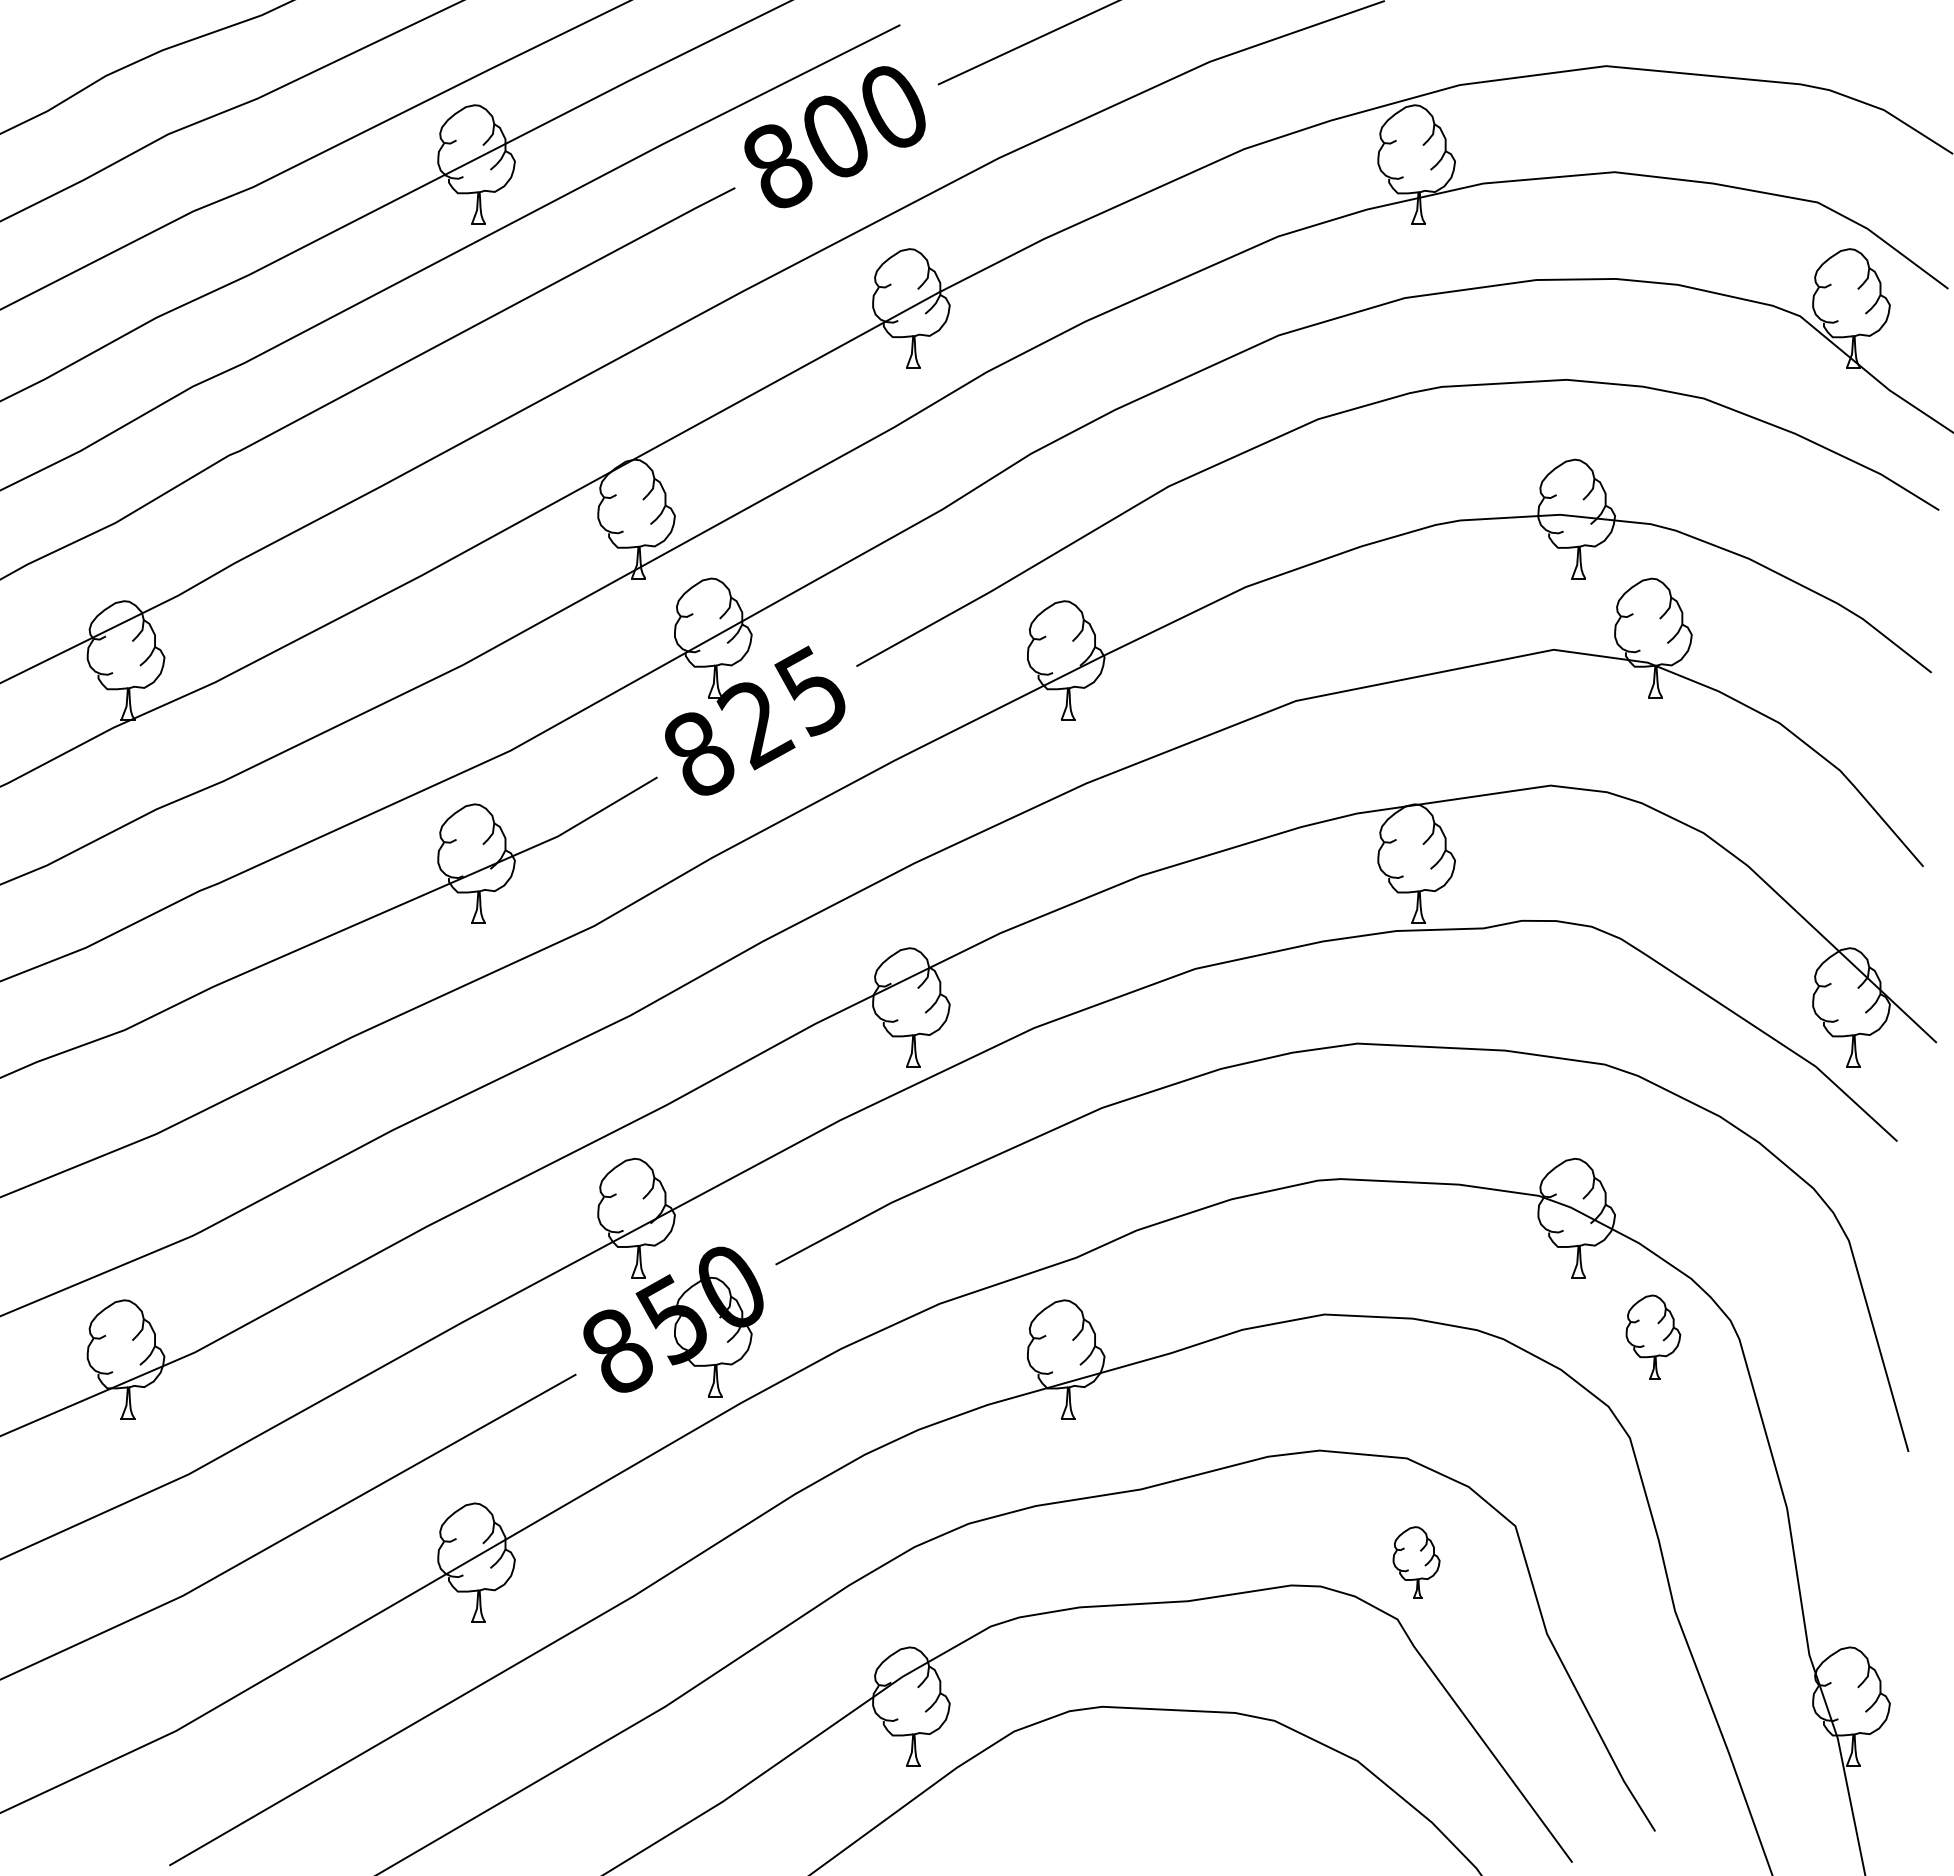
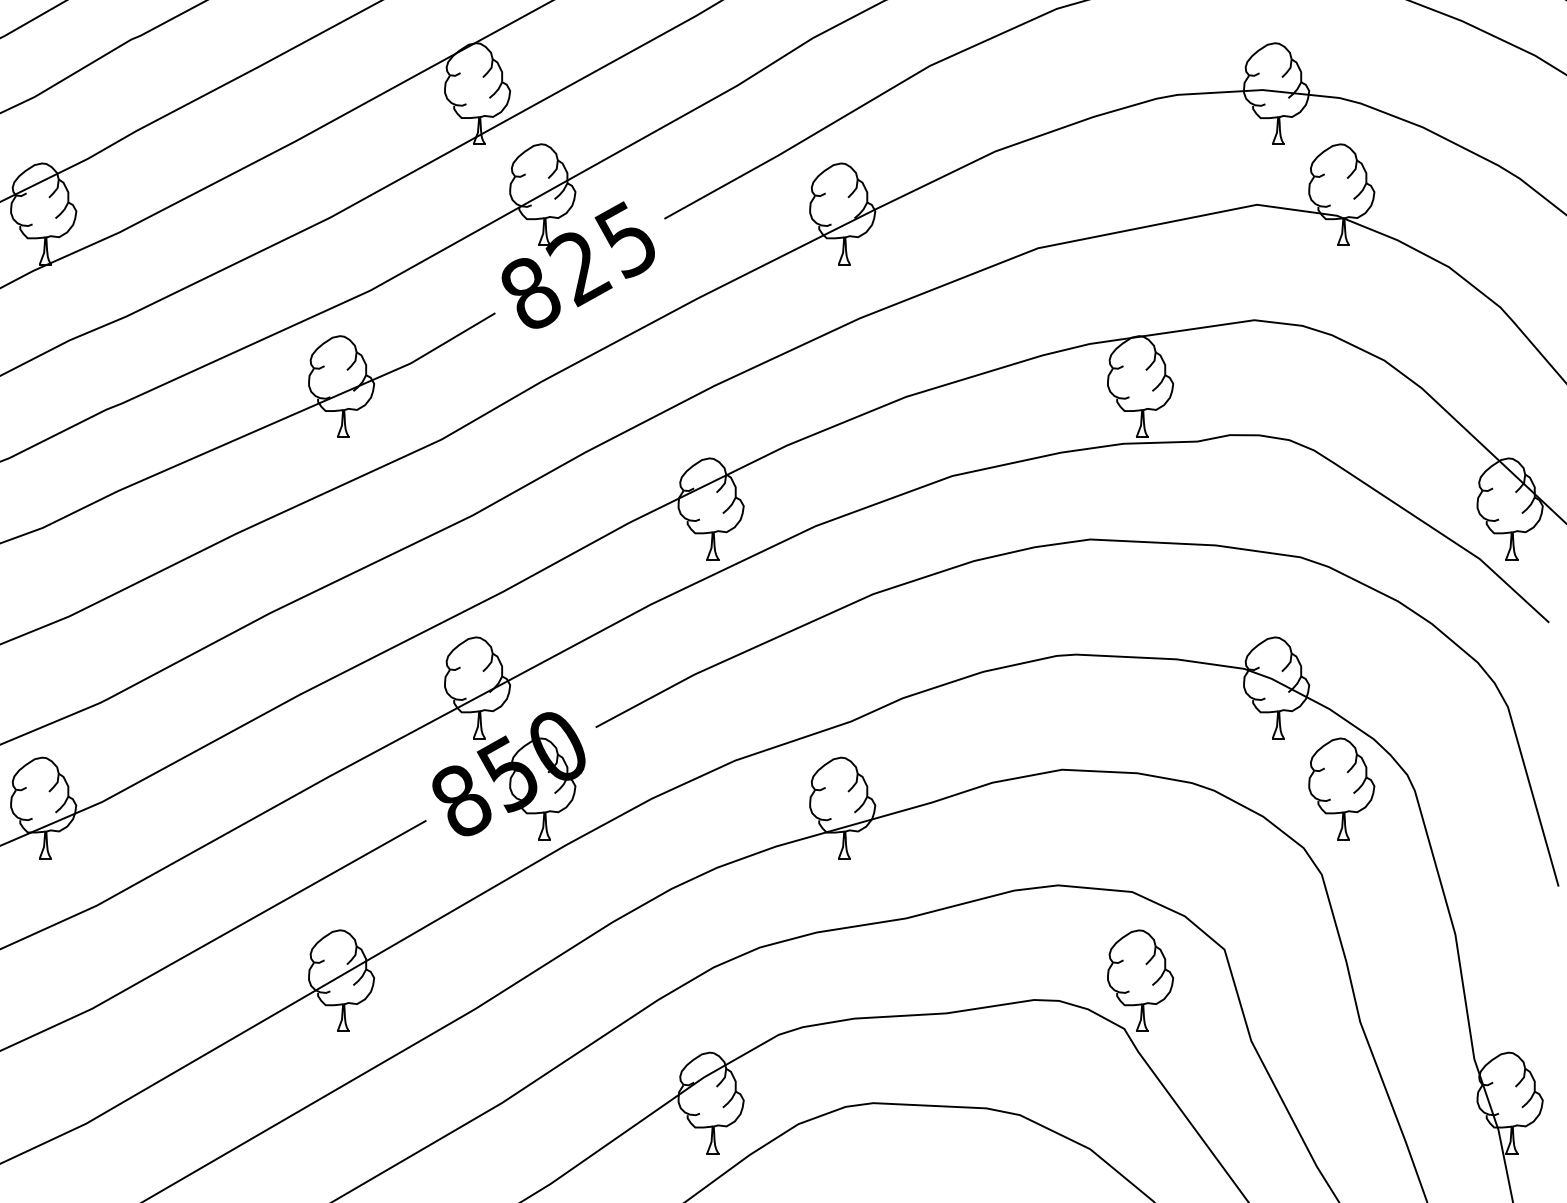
part: (1653, 1336) -> (1341, 788), size x1.43
part: (1416, 1562) -> (1140, 980), size x1.67

